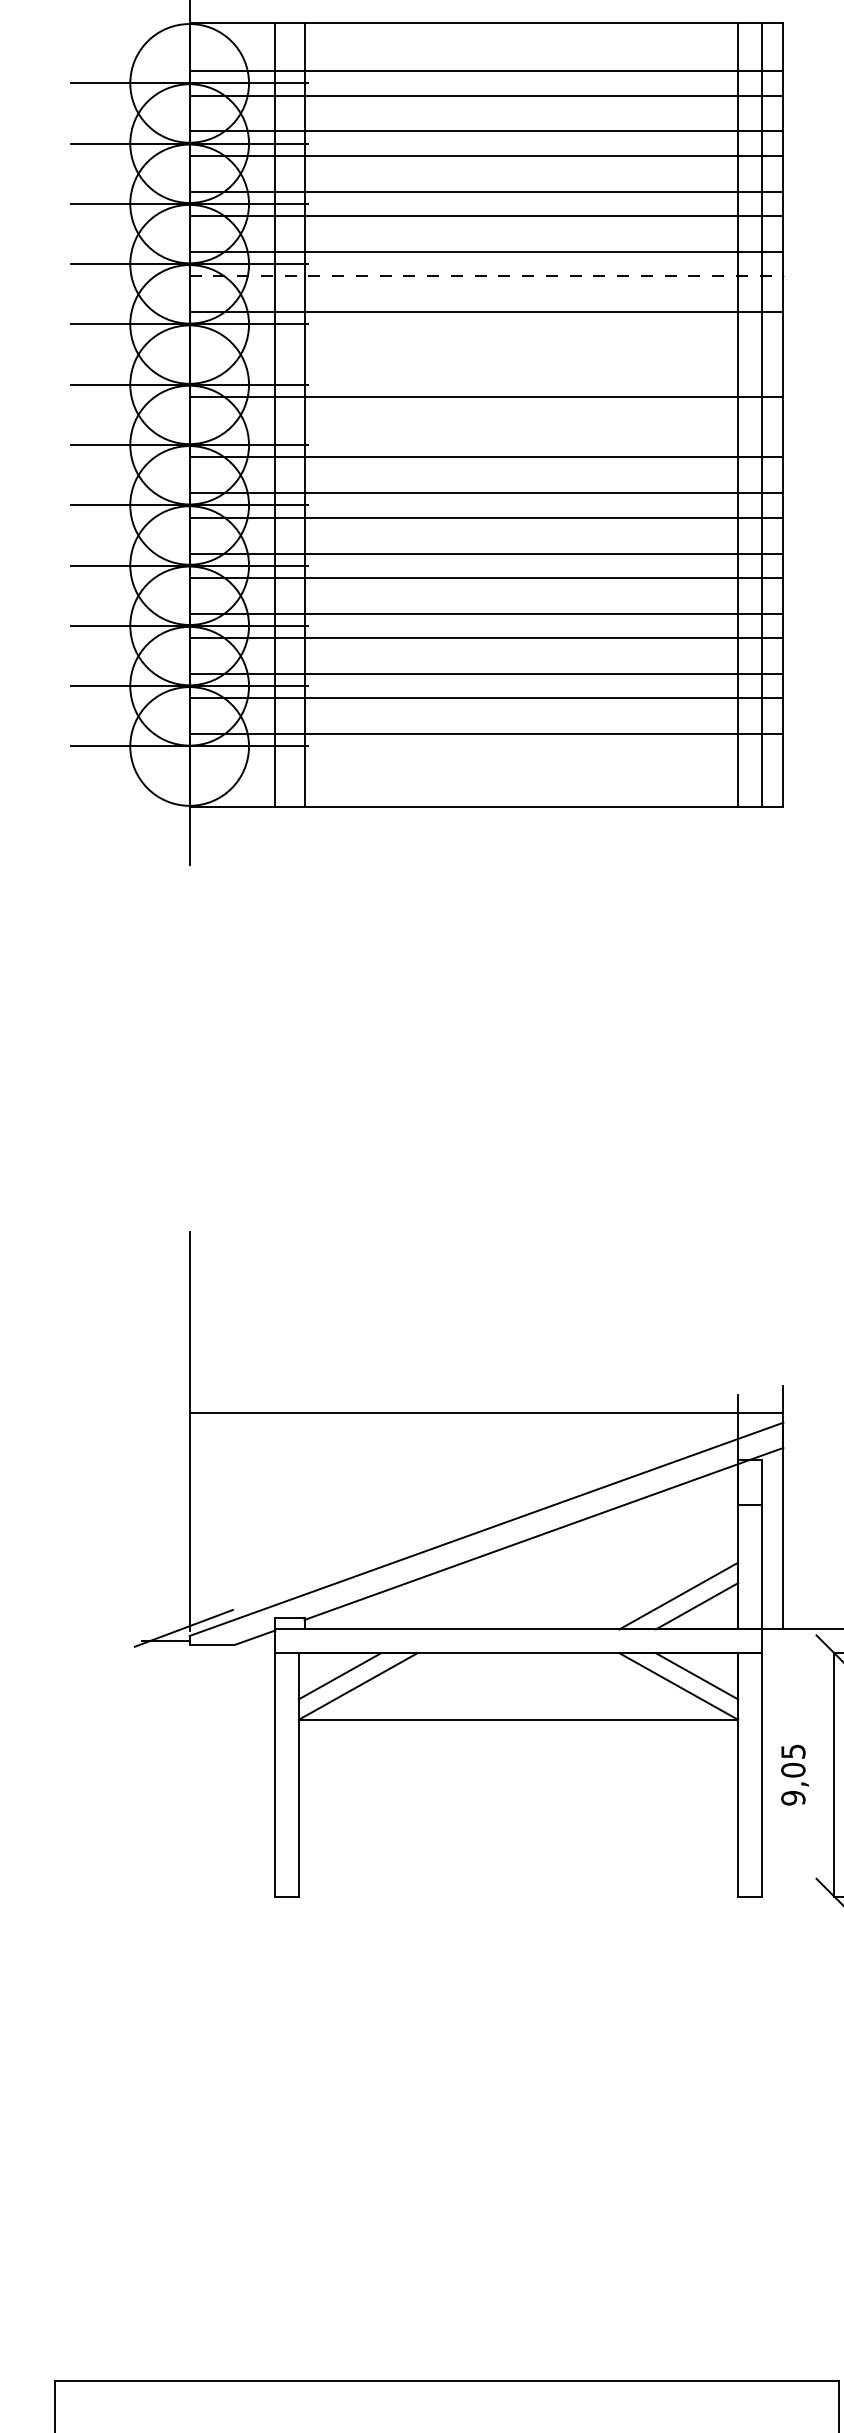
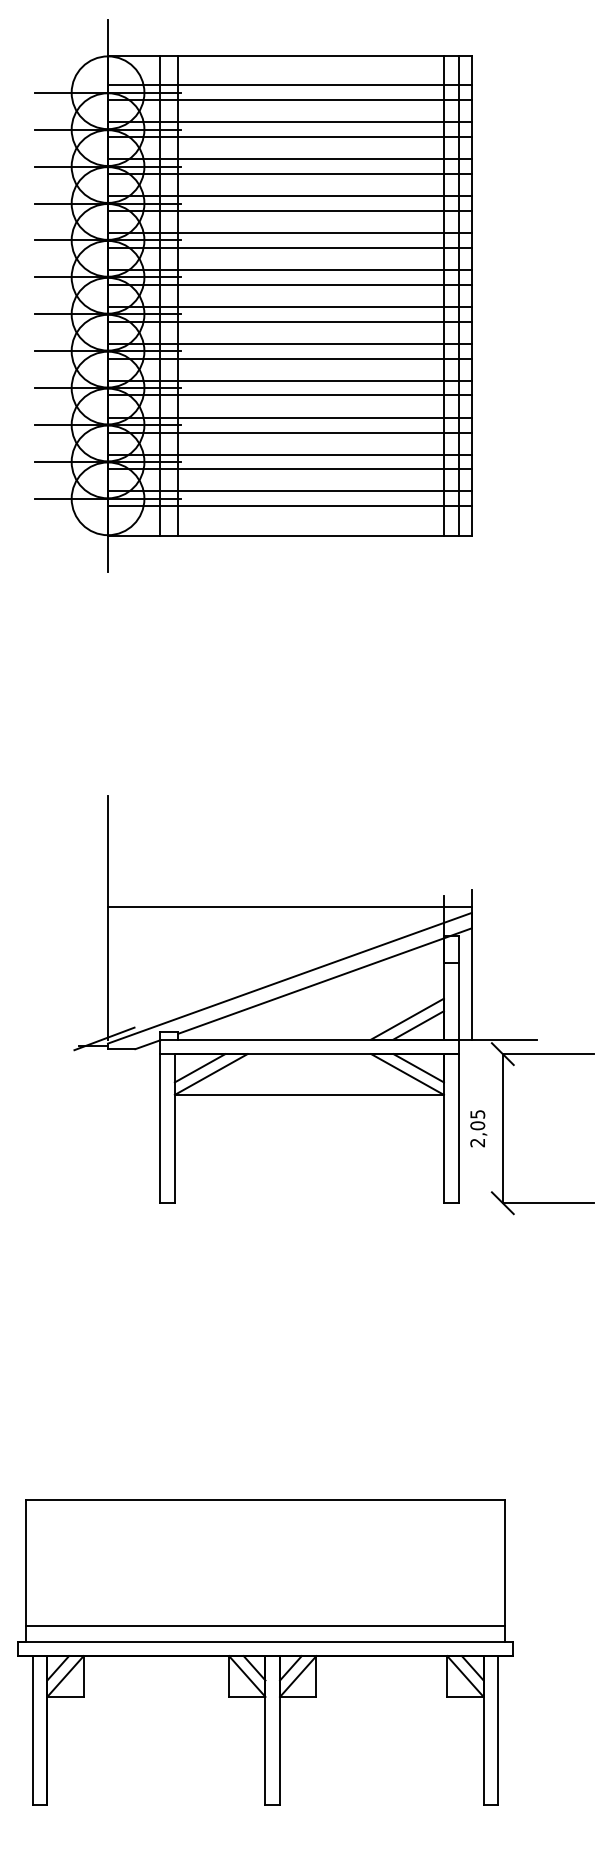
line: (485, 275) -> (289, 210), dashed -> solid
line: (485, 336) -> (289, 247), added
line: (485, 371) -> (289, 269), added
line: (485, 432) -> (289, 306), added
line: (485, 758) -> (289, 506), added
text: (792, 1797) -> (477, 1142), 9,05 -> 2,05

